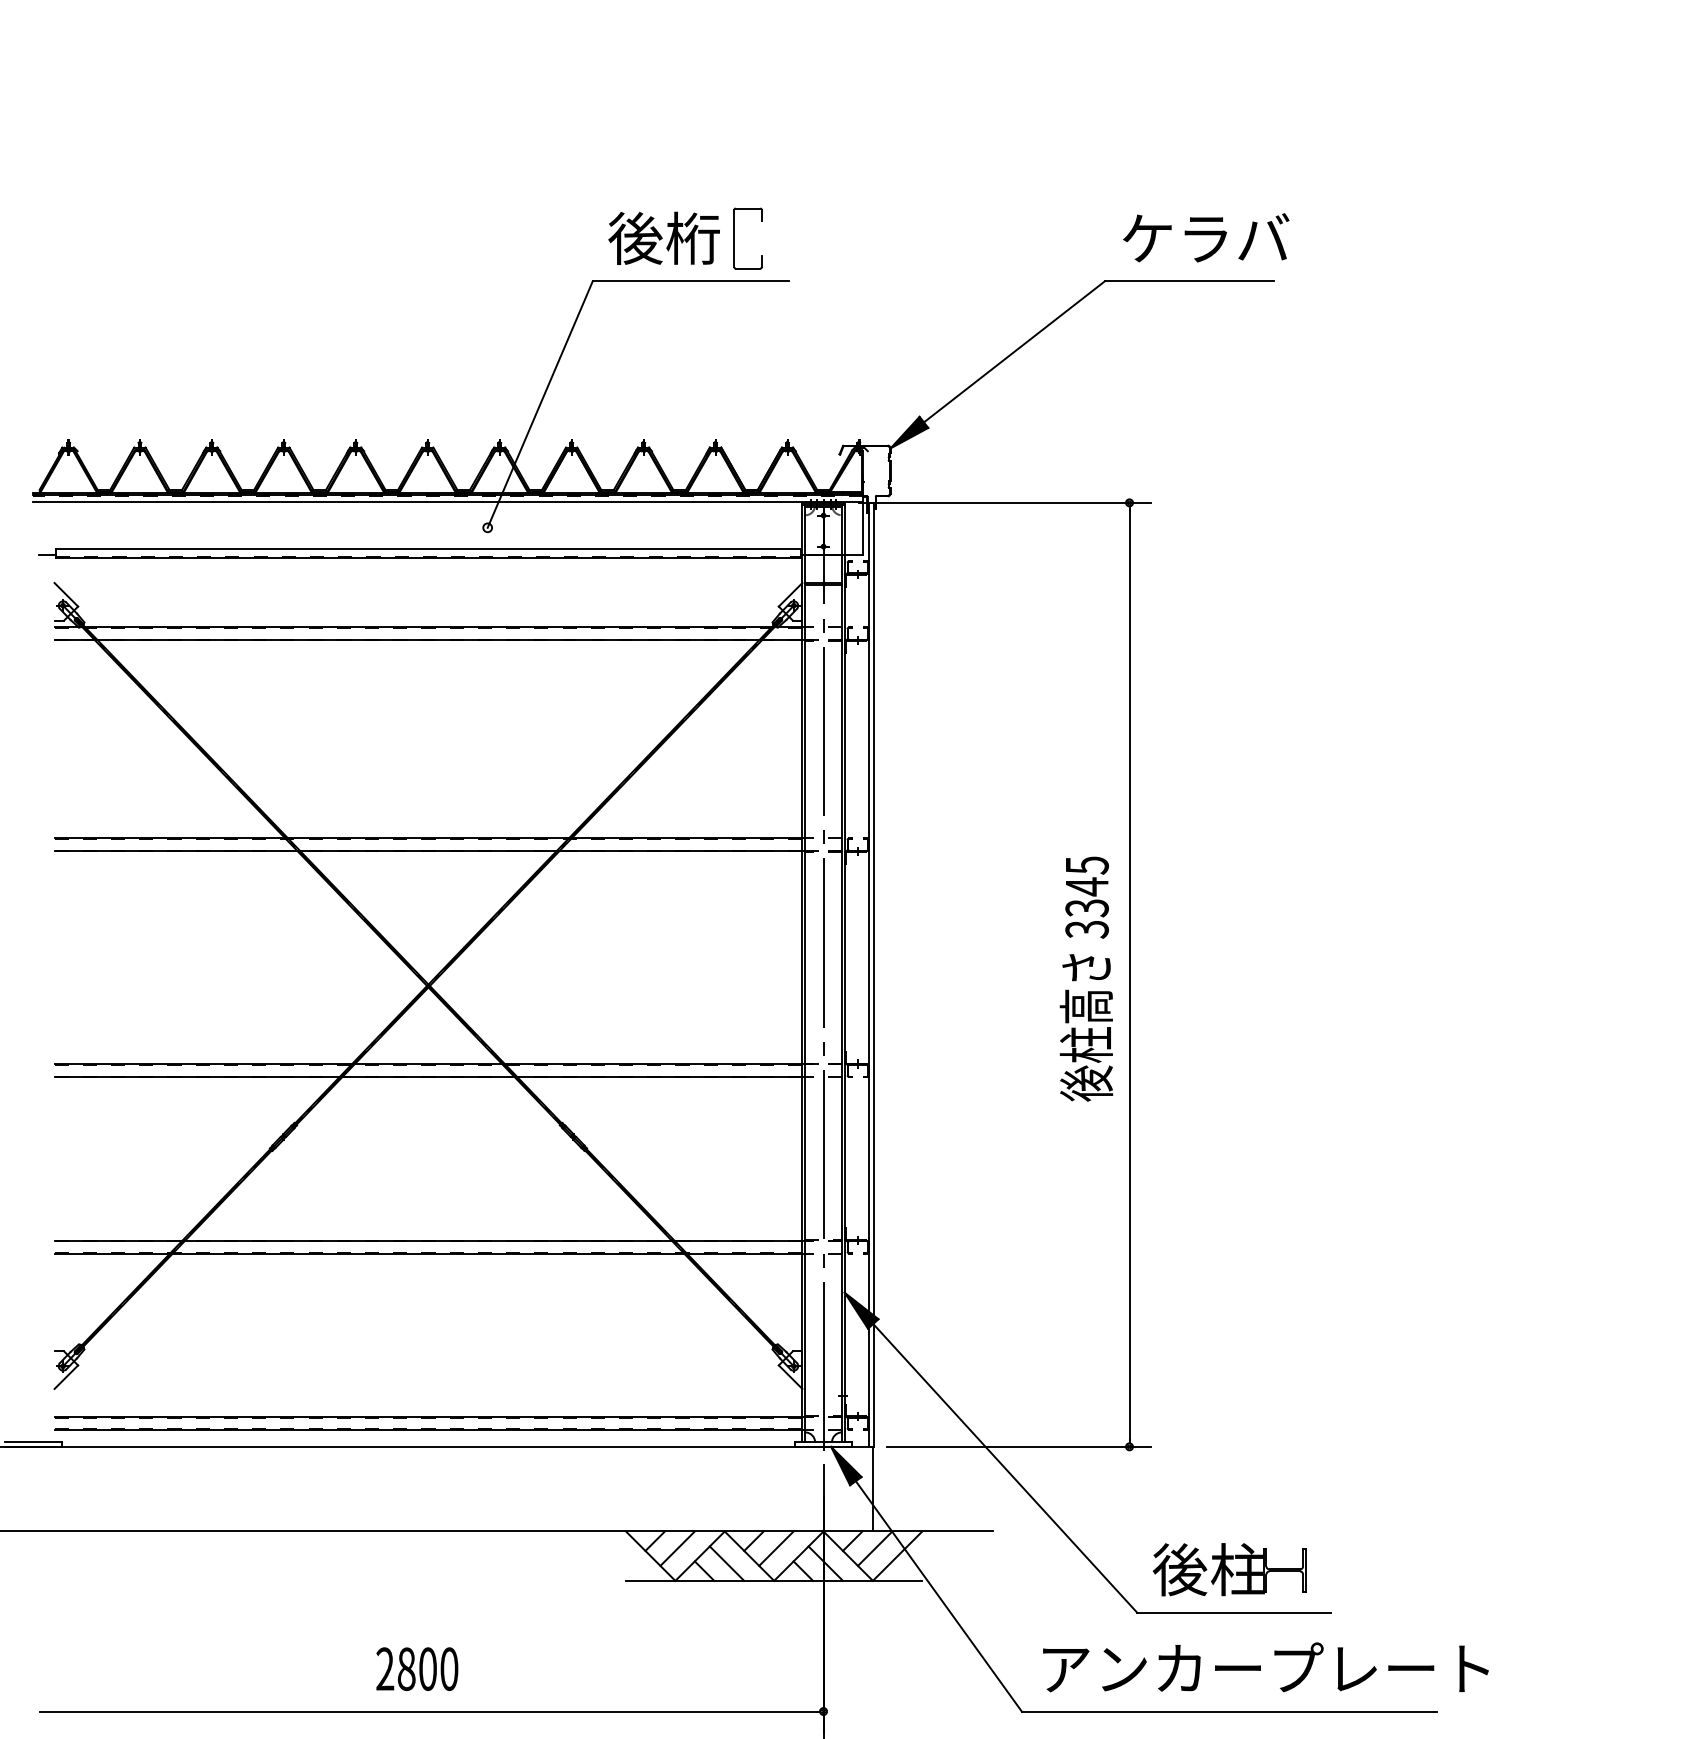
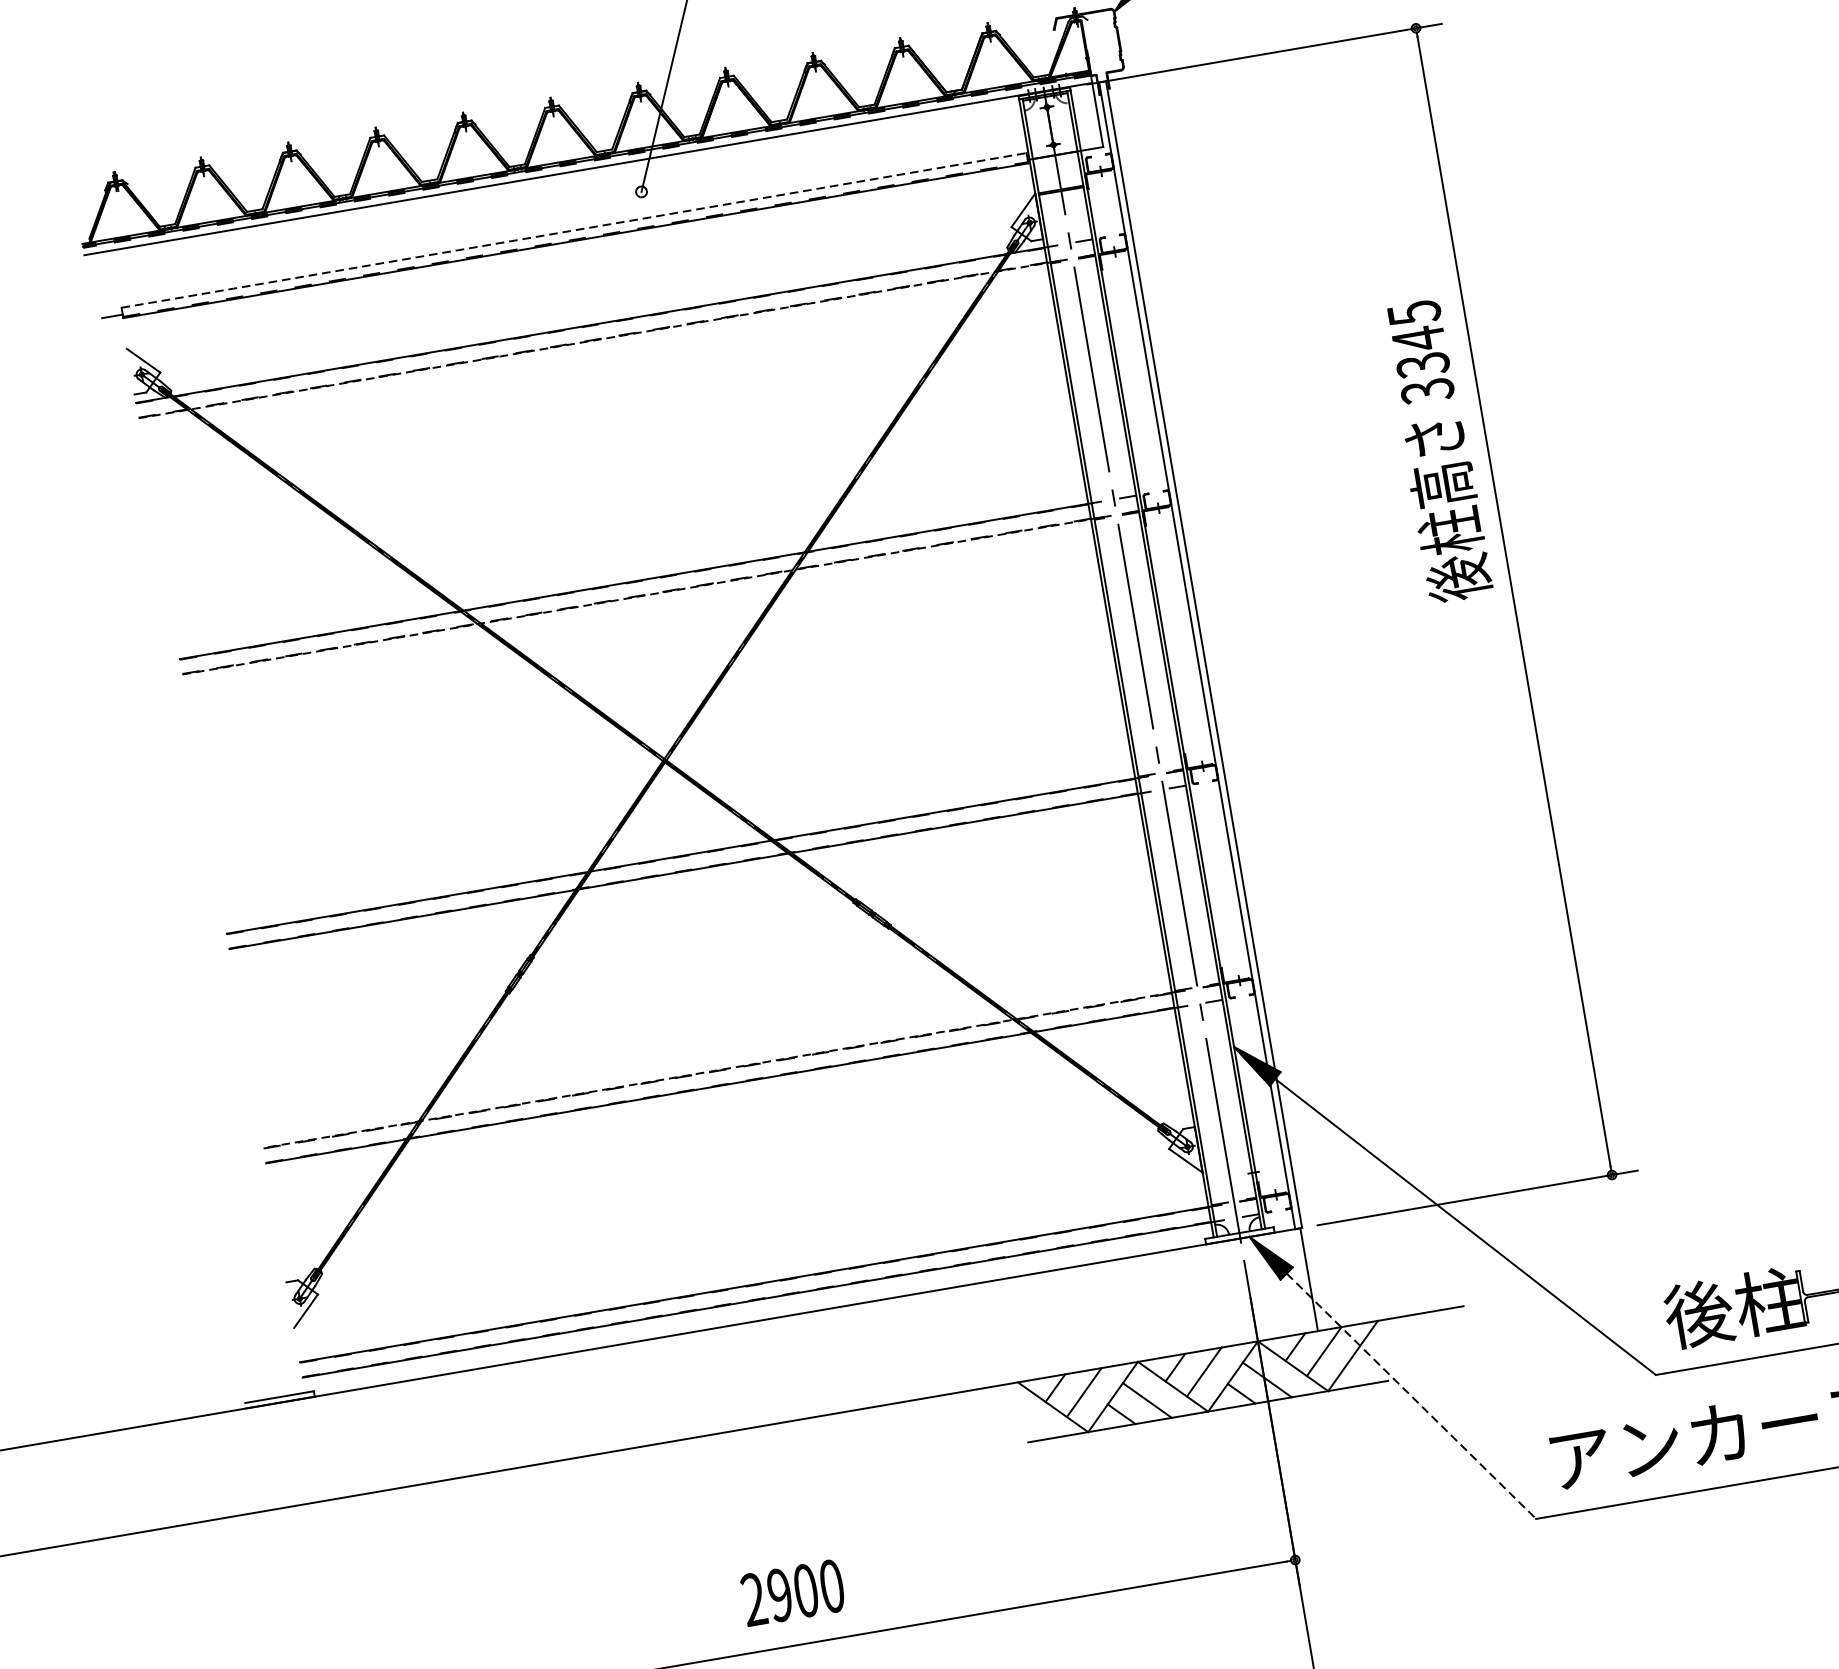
line: (428, 549) -> (574, 230), solid -> dashed
line: (428, 640) -> (593, 341), solid -> dashed
line: (428, 851) -> (636, 597), solid -> dashed
text: (1086, 978) -> (1436, 450), moved
line: (428, 1240) -> (717, 1069), solid -> dashed
line: (938, 1596) -> (1411, 1396), solid -> dashed
text: (406, 1668) -> (779, 1594), 2800 -> 2900

